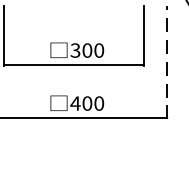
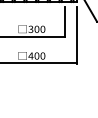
line: (167, 62) -> (77, 35), dashed -> solid

